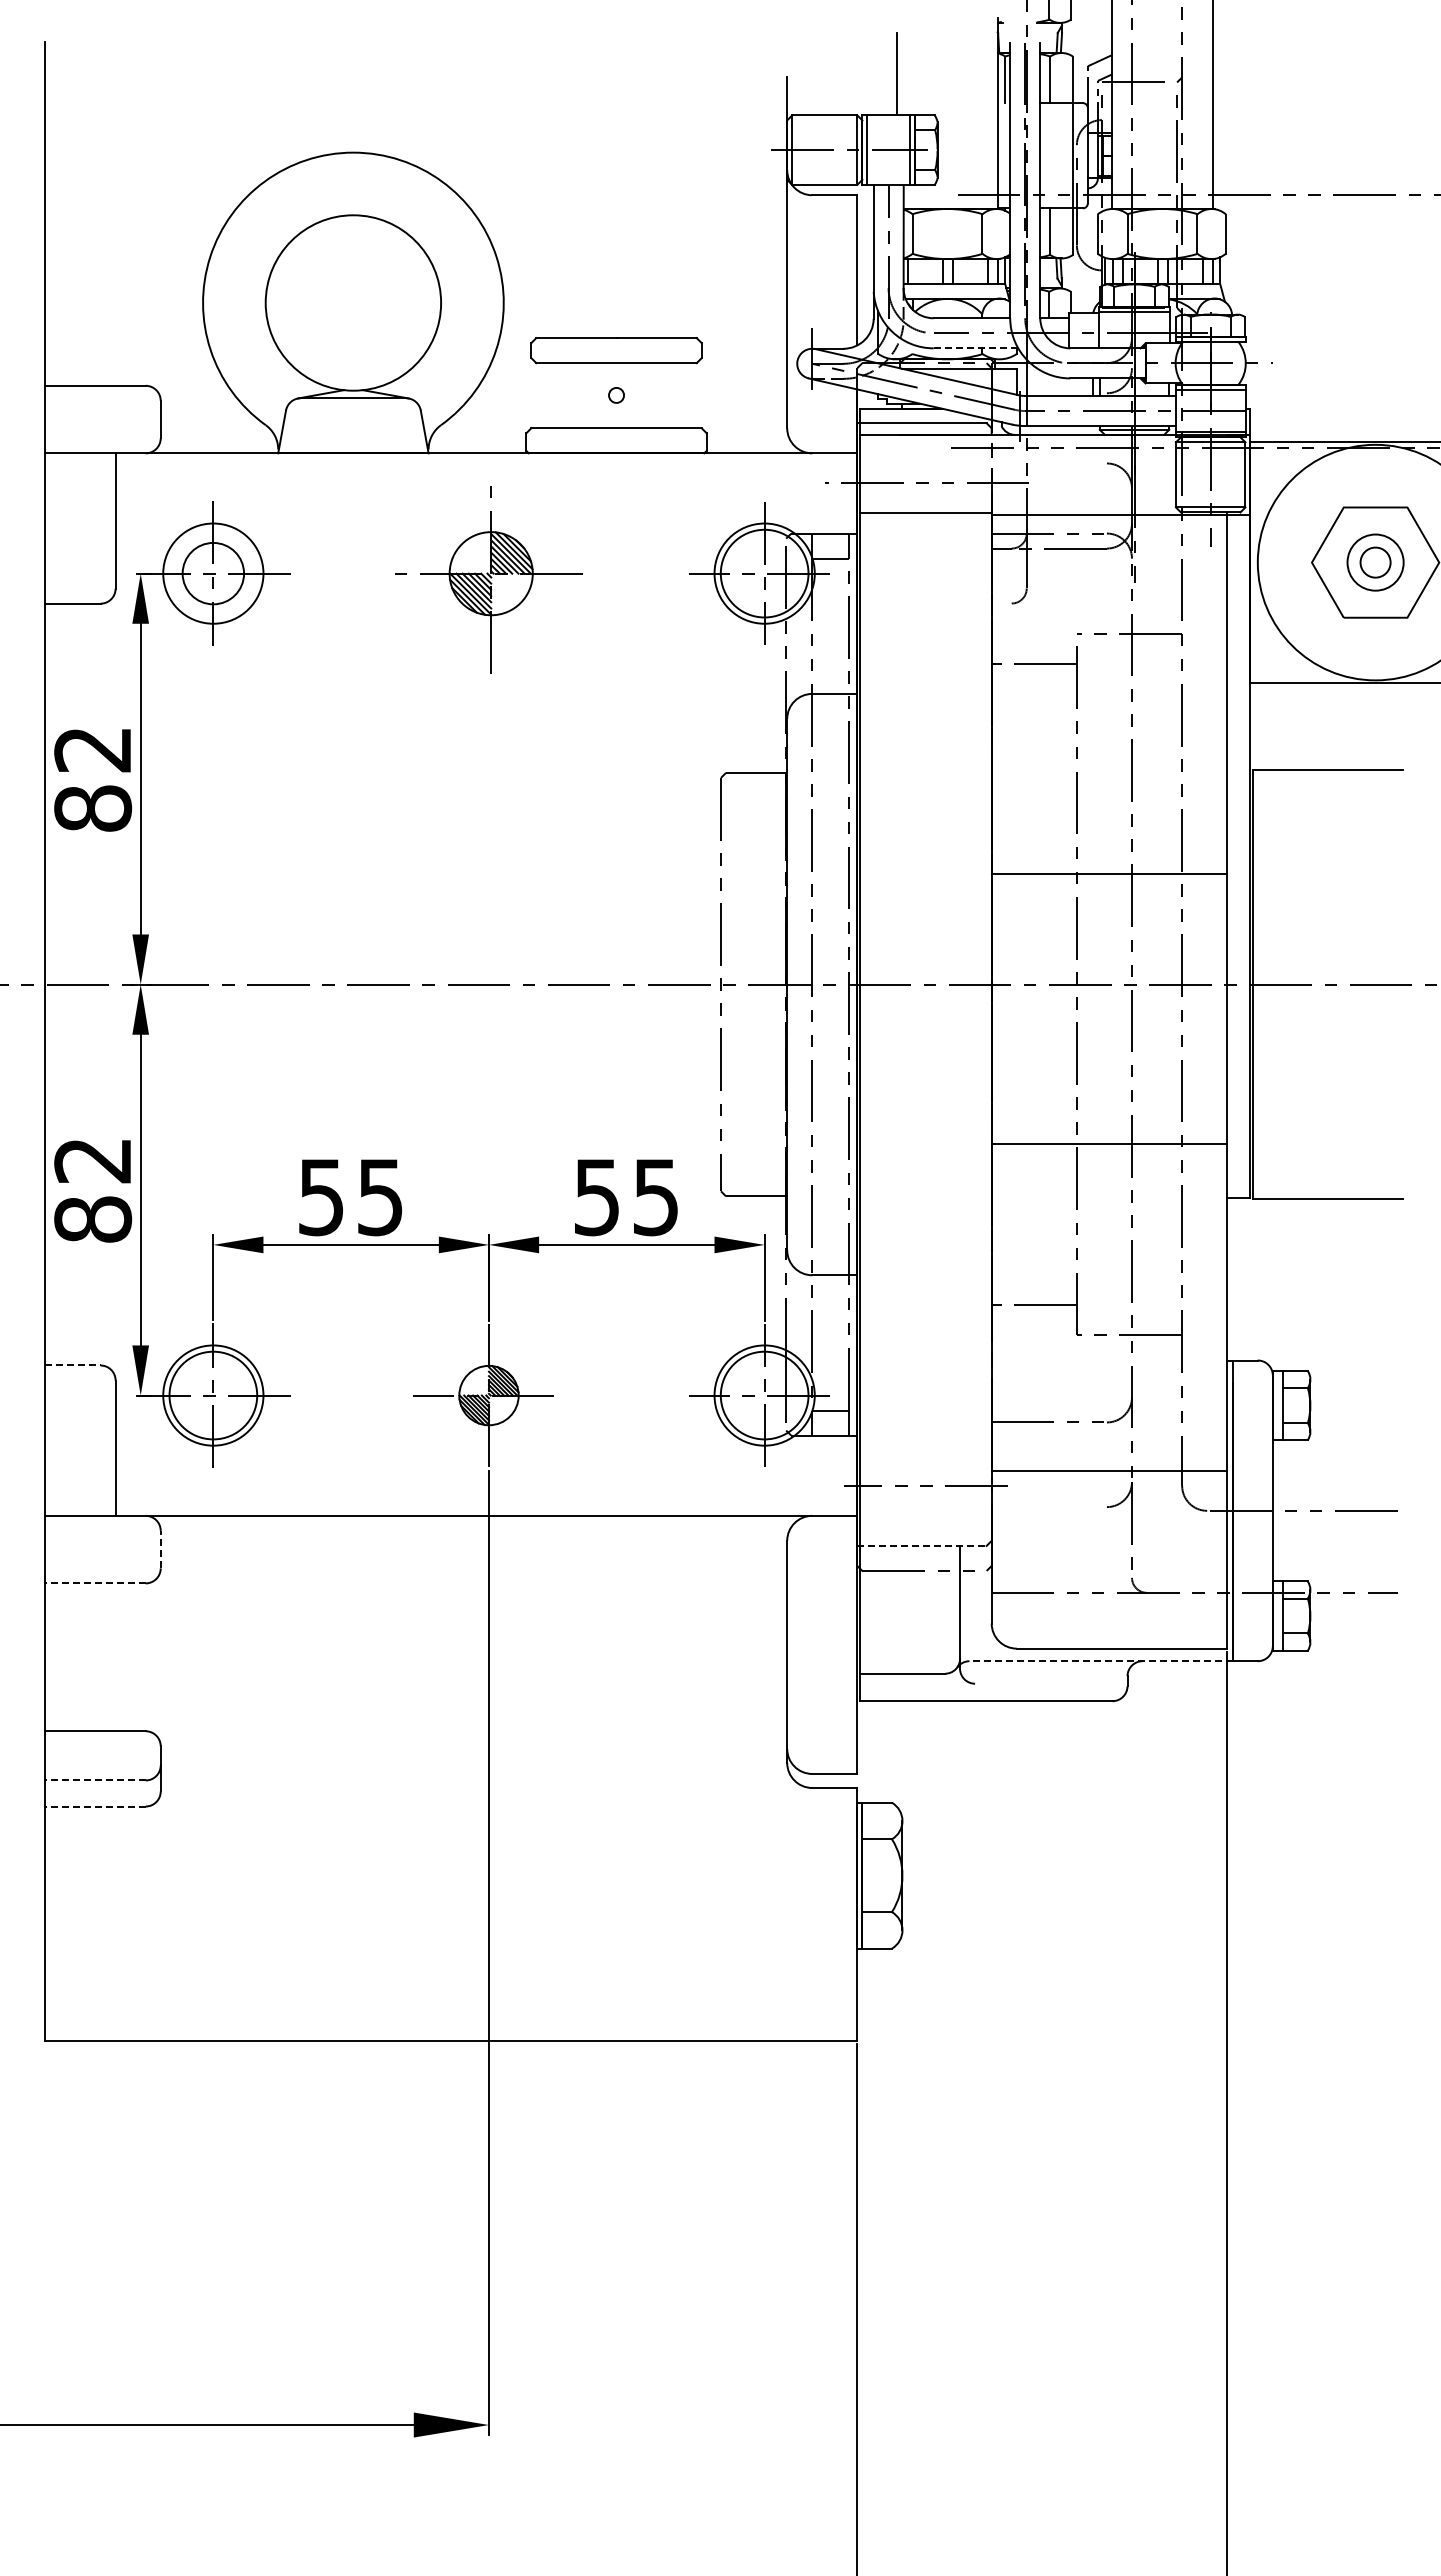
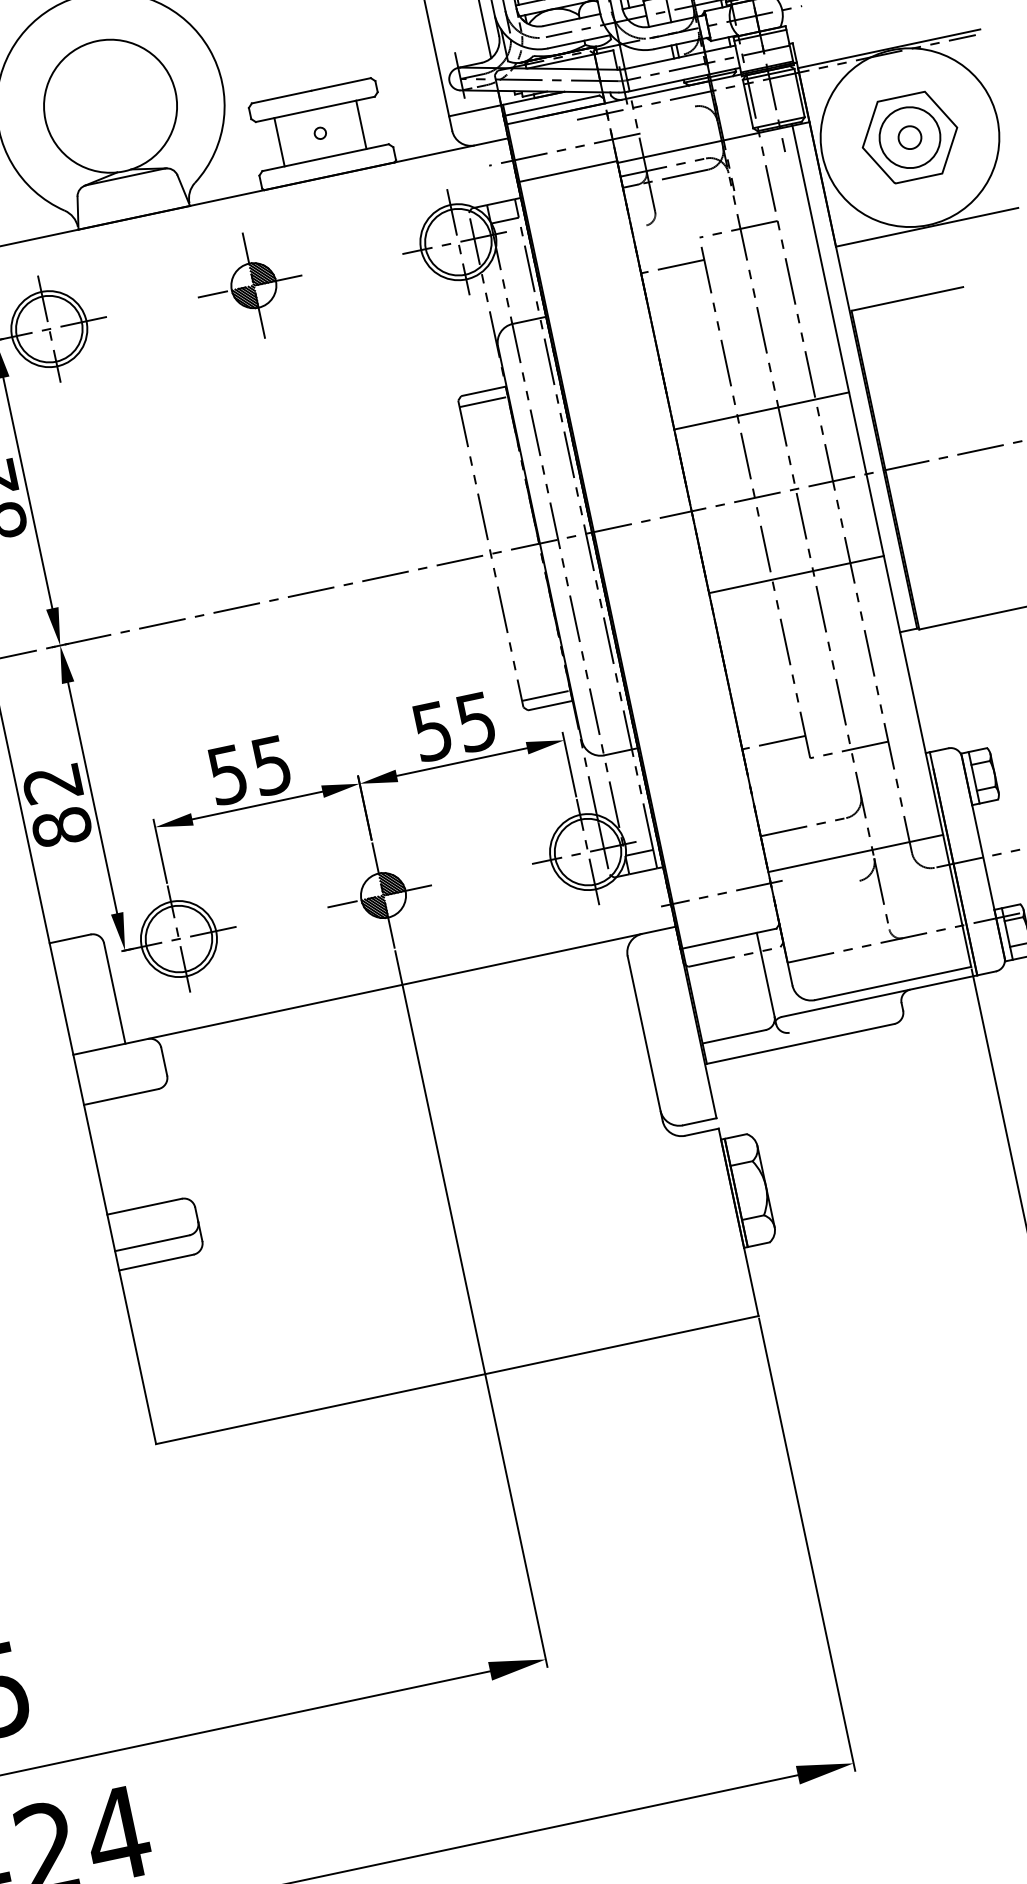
line: (975, 348) -> (579, 41), dashed -> solid
line: (561, 395) -> (279, 142), added
line: (671, 395) -> (361, 124), added
line: (822, 408) -> (475, 110), added
circle: (1375, 562) -> (909, 137), size x1.43
circle: (213, 573) -> (49, 329), size x1.43
part: (483, 573) -> (249, 286), size x0.71
line: (753, 786) -> (483, 401), added
line: (1109, 1143) -> (796, 574), moved
line: (753, 1182) -> (546, 695), added
line: (73, 1365) -> (70, 938), dashed -> solid
line: (922, 1545) -> (728, 938), dashed -> solid
line: (160, 1549) -> (164, 1061), dashed -> solid
line: (95, 1583) -> (121, 1097), dashed -> solid
line: (1101, 1661) -> (879, 996), dashed -> solid
line: (95, 1780) -> (152, 1243), dashed -> solid
line: (95, 1806) -> (156, 1262), dashed -> solid

